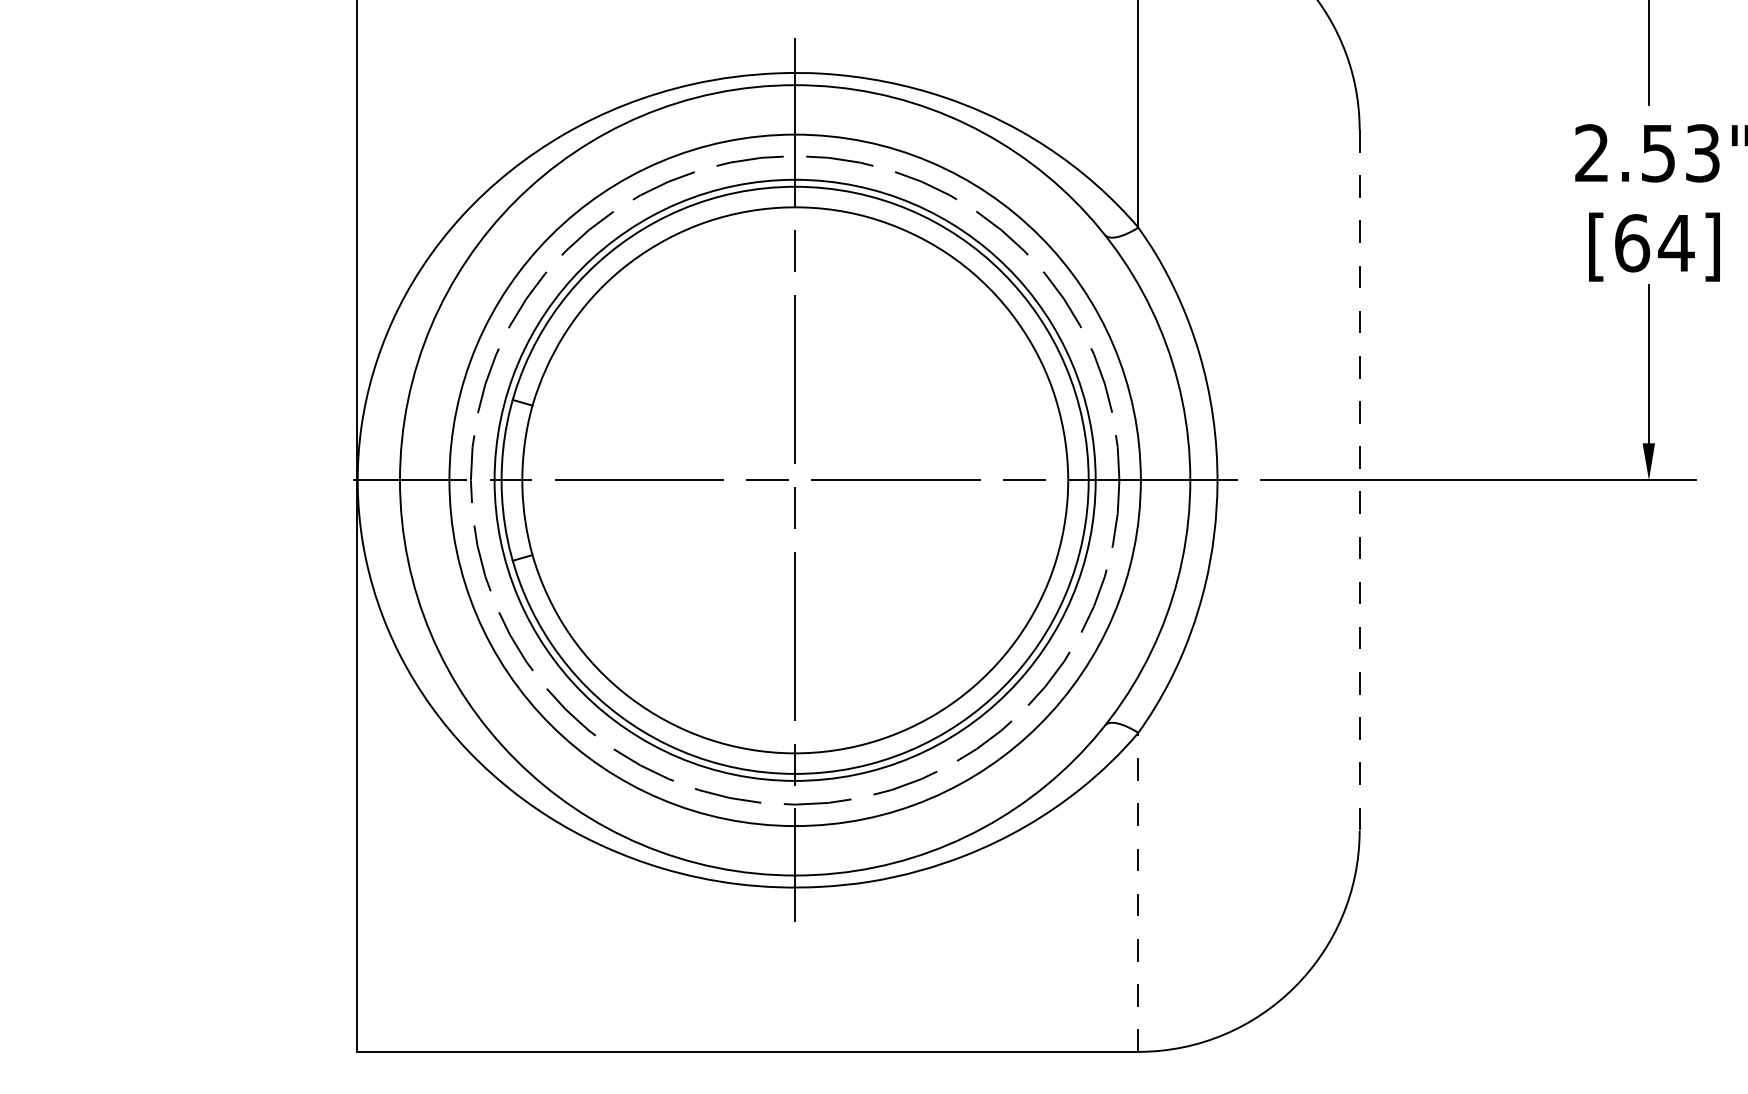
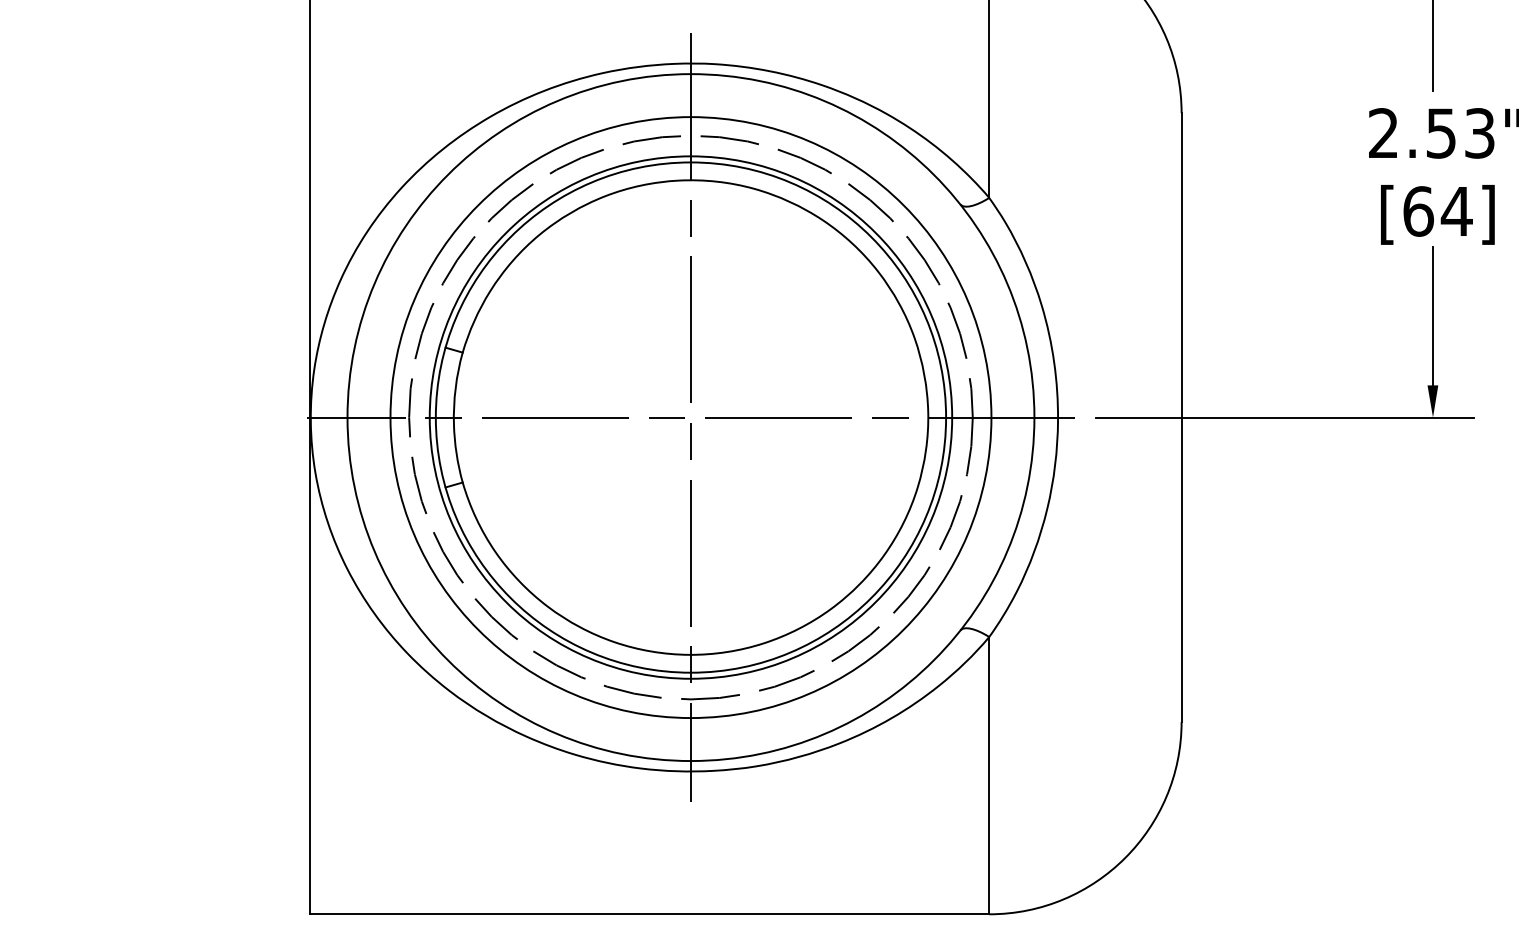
line: (1359, 481) -> (1181, 418), dashed -> solid
line: (1138, 892) -> (989, 775), dashed -> solid

